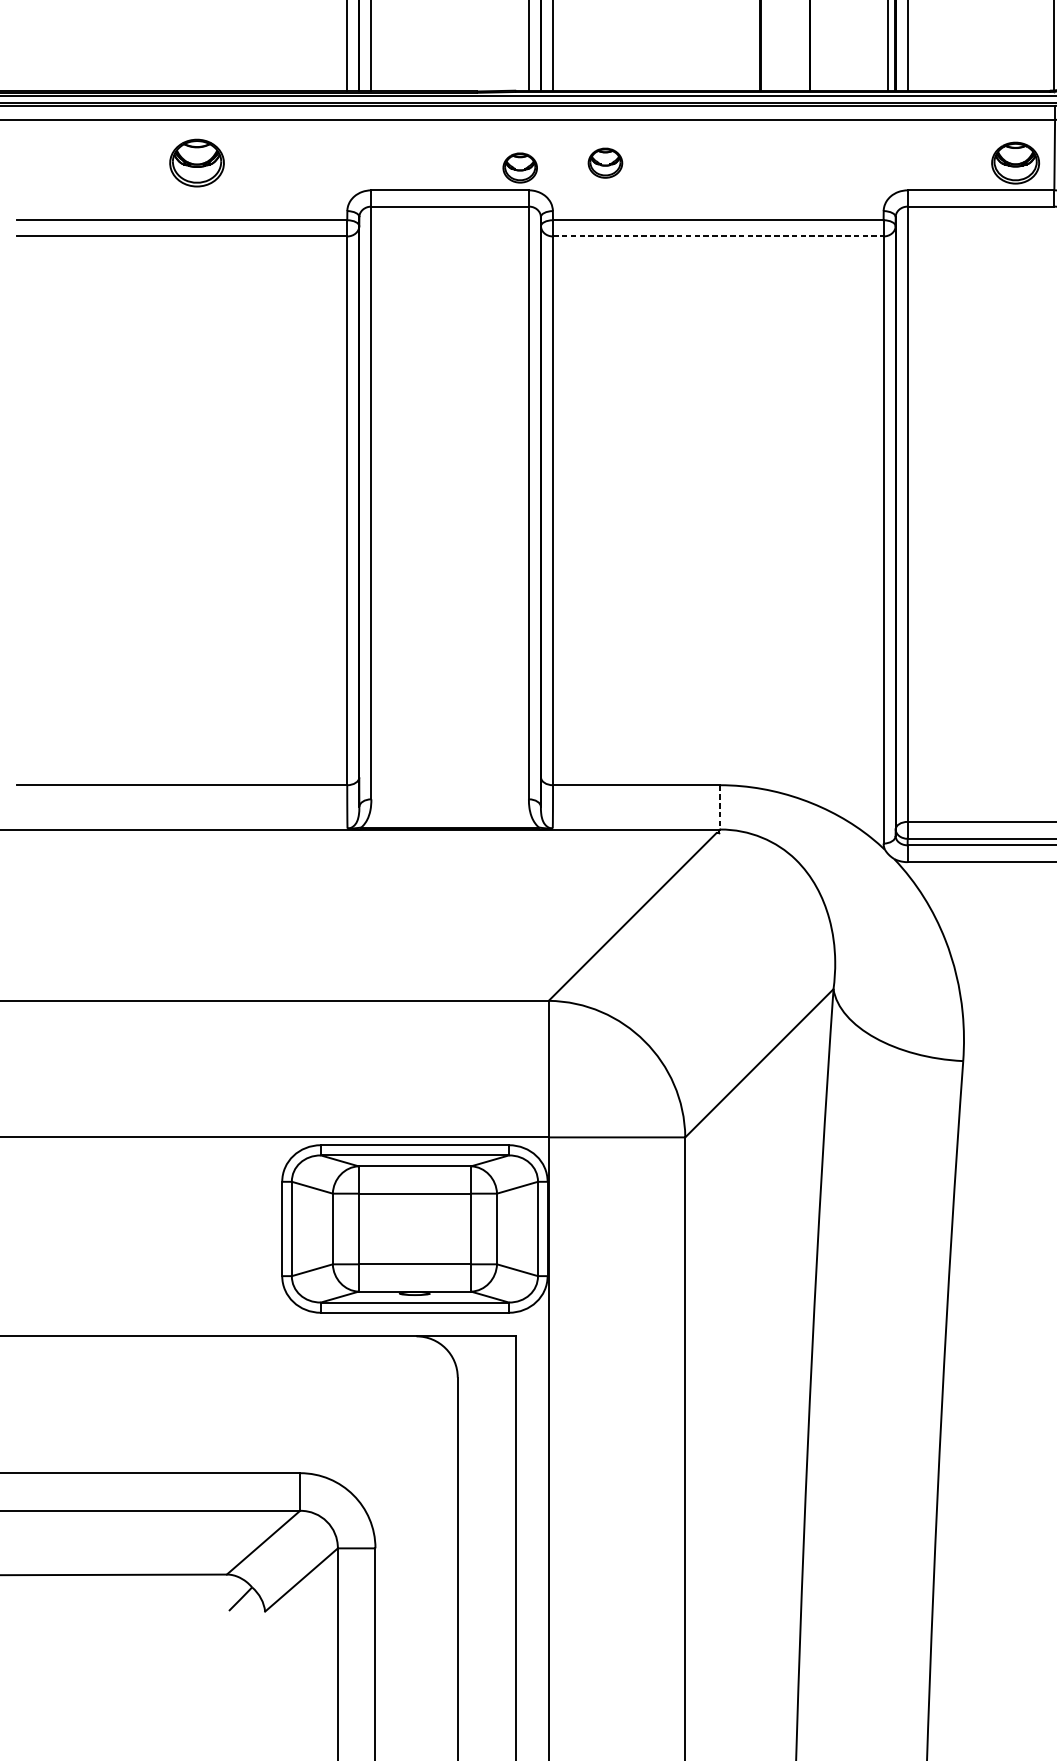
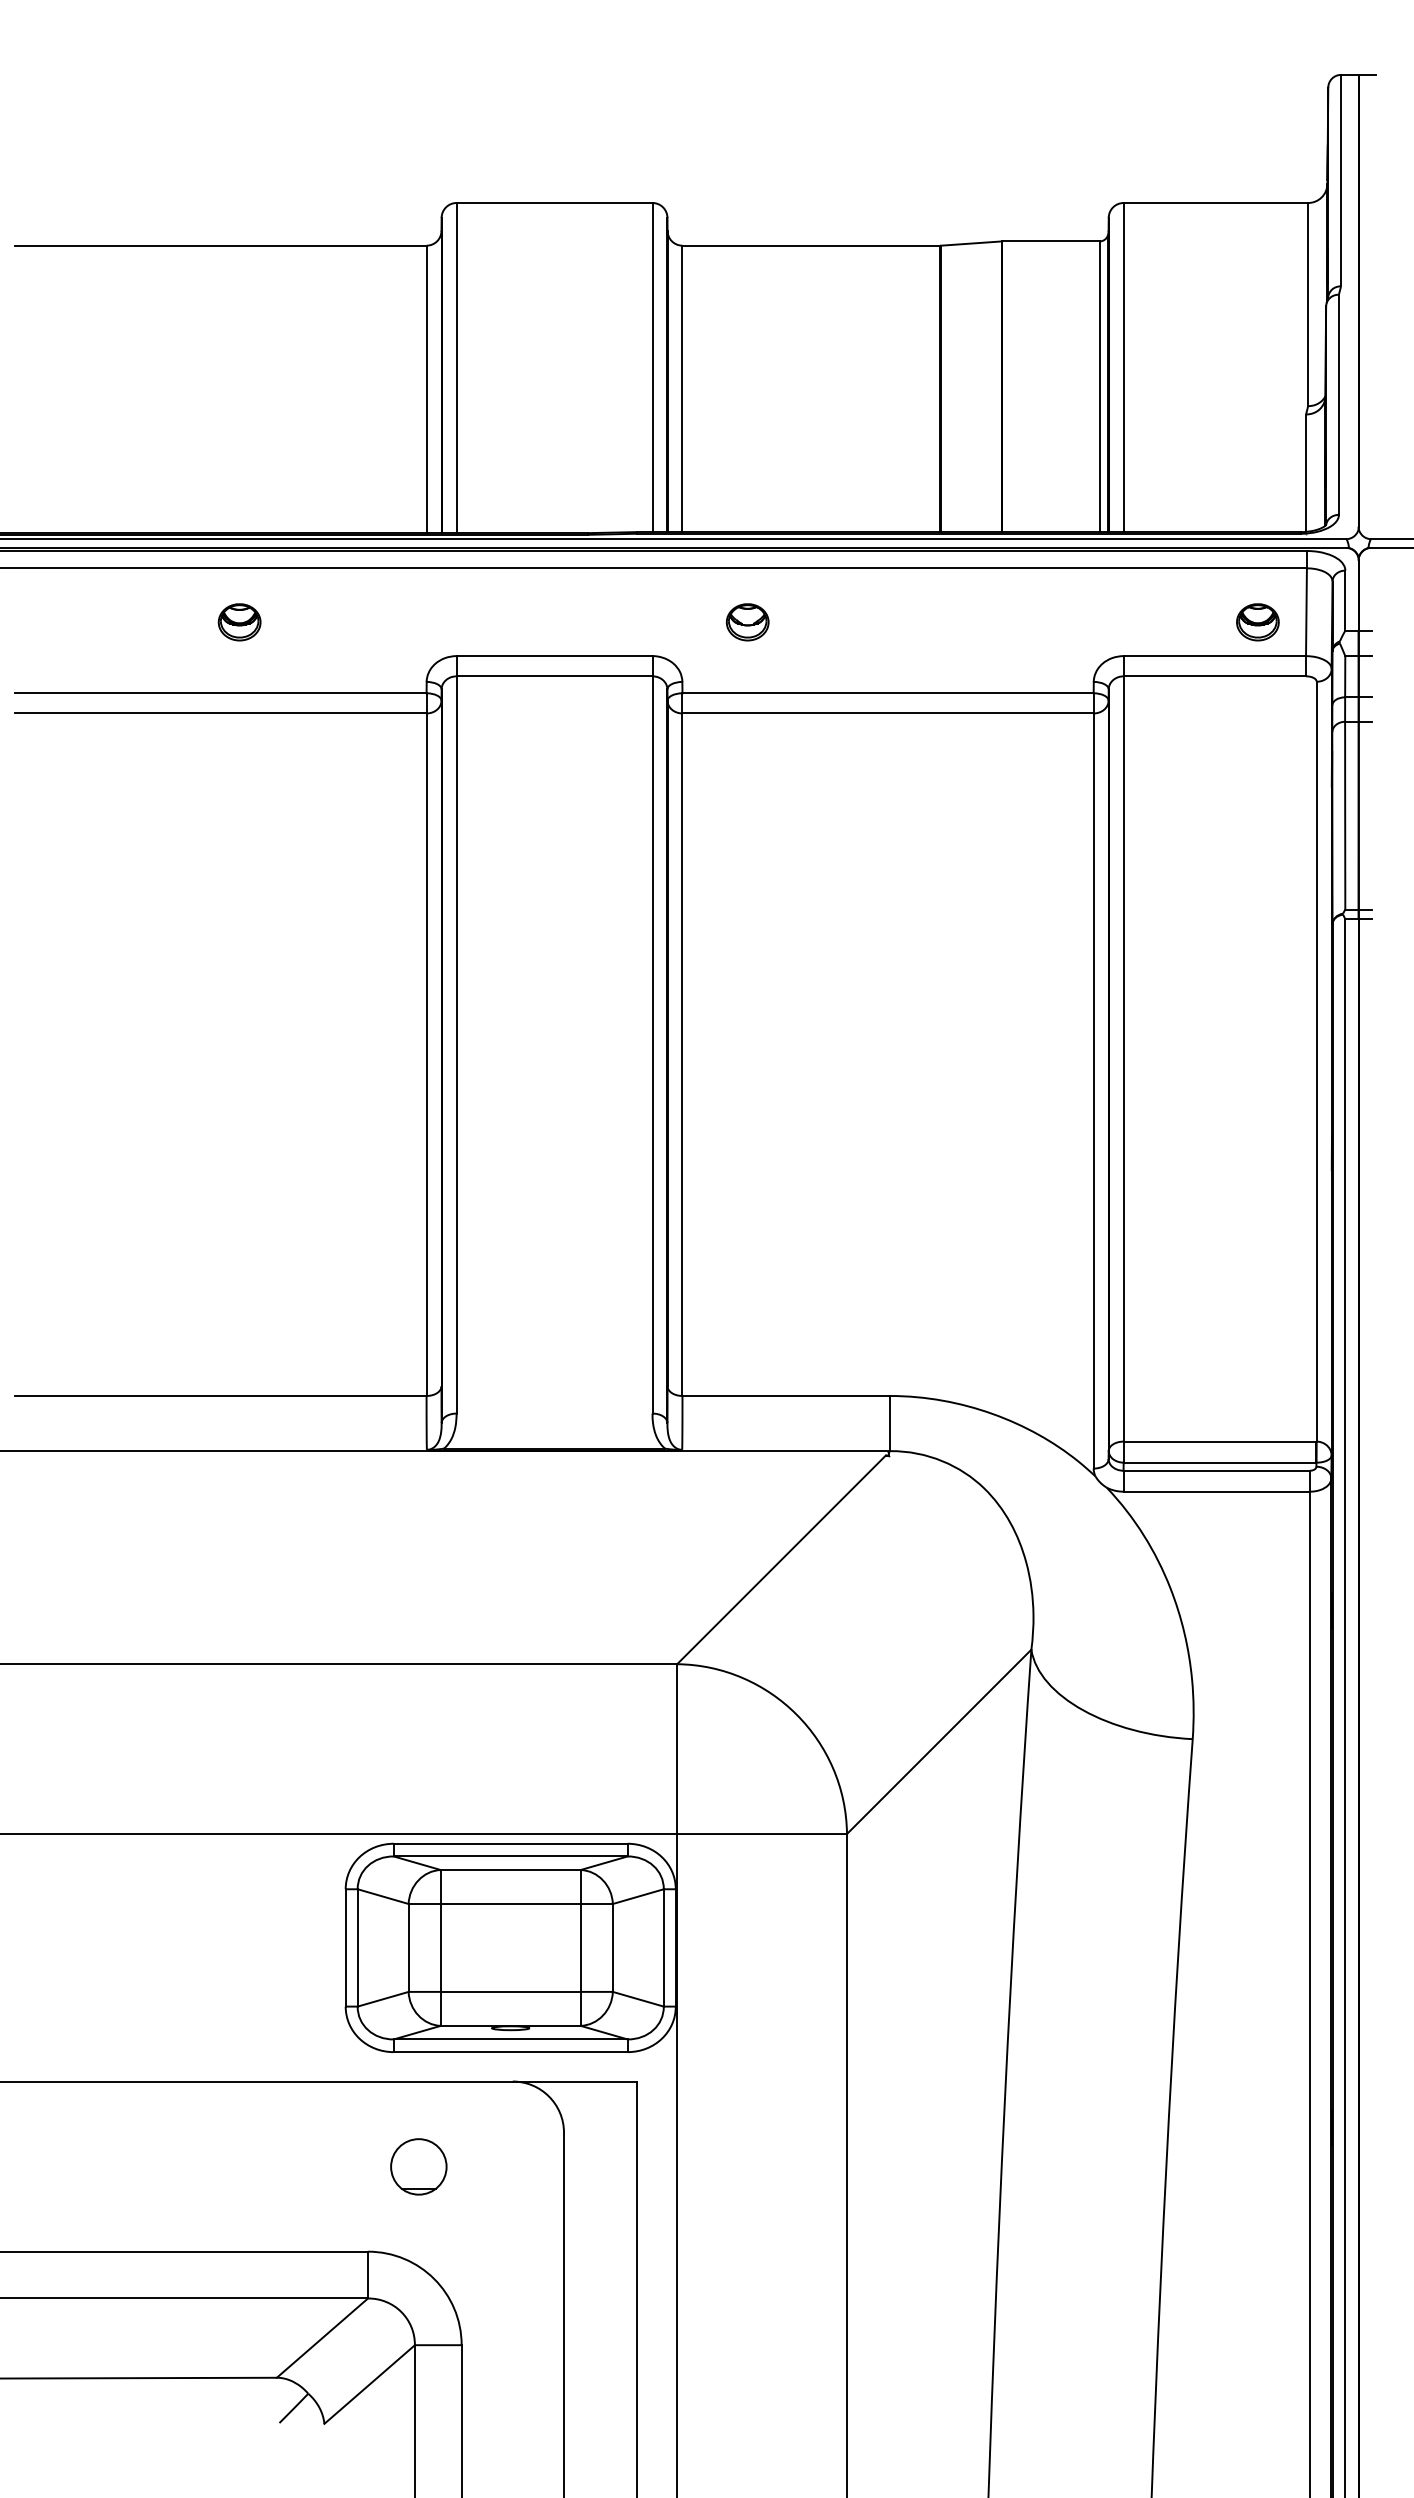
part: (196, 163) -> (239, 622), size x0.62
part: (1015, 163) -> (1257, 622), size x0.71
part: (520, 168) -> (641, 628), removed
line: (718, 236) -> (888, 713), dashed -> solid
line: (720, 807) -> (890, 1423), dashed -> solid
part: (340, 1404) -> (418, 2166), added

